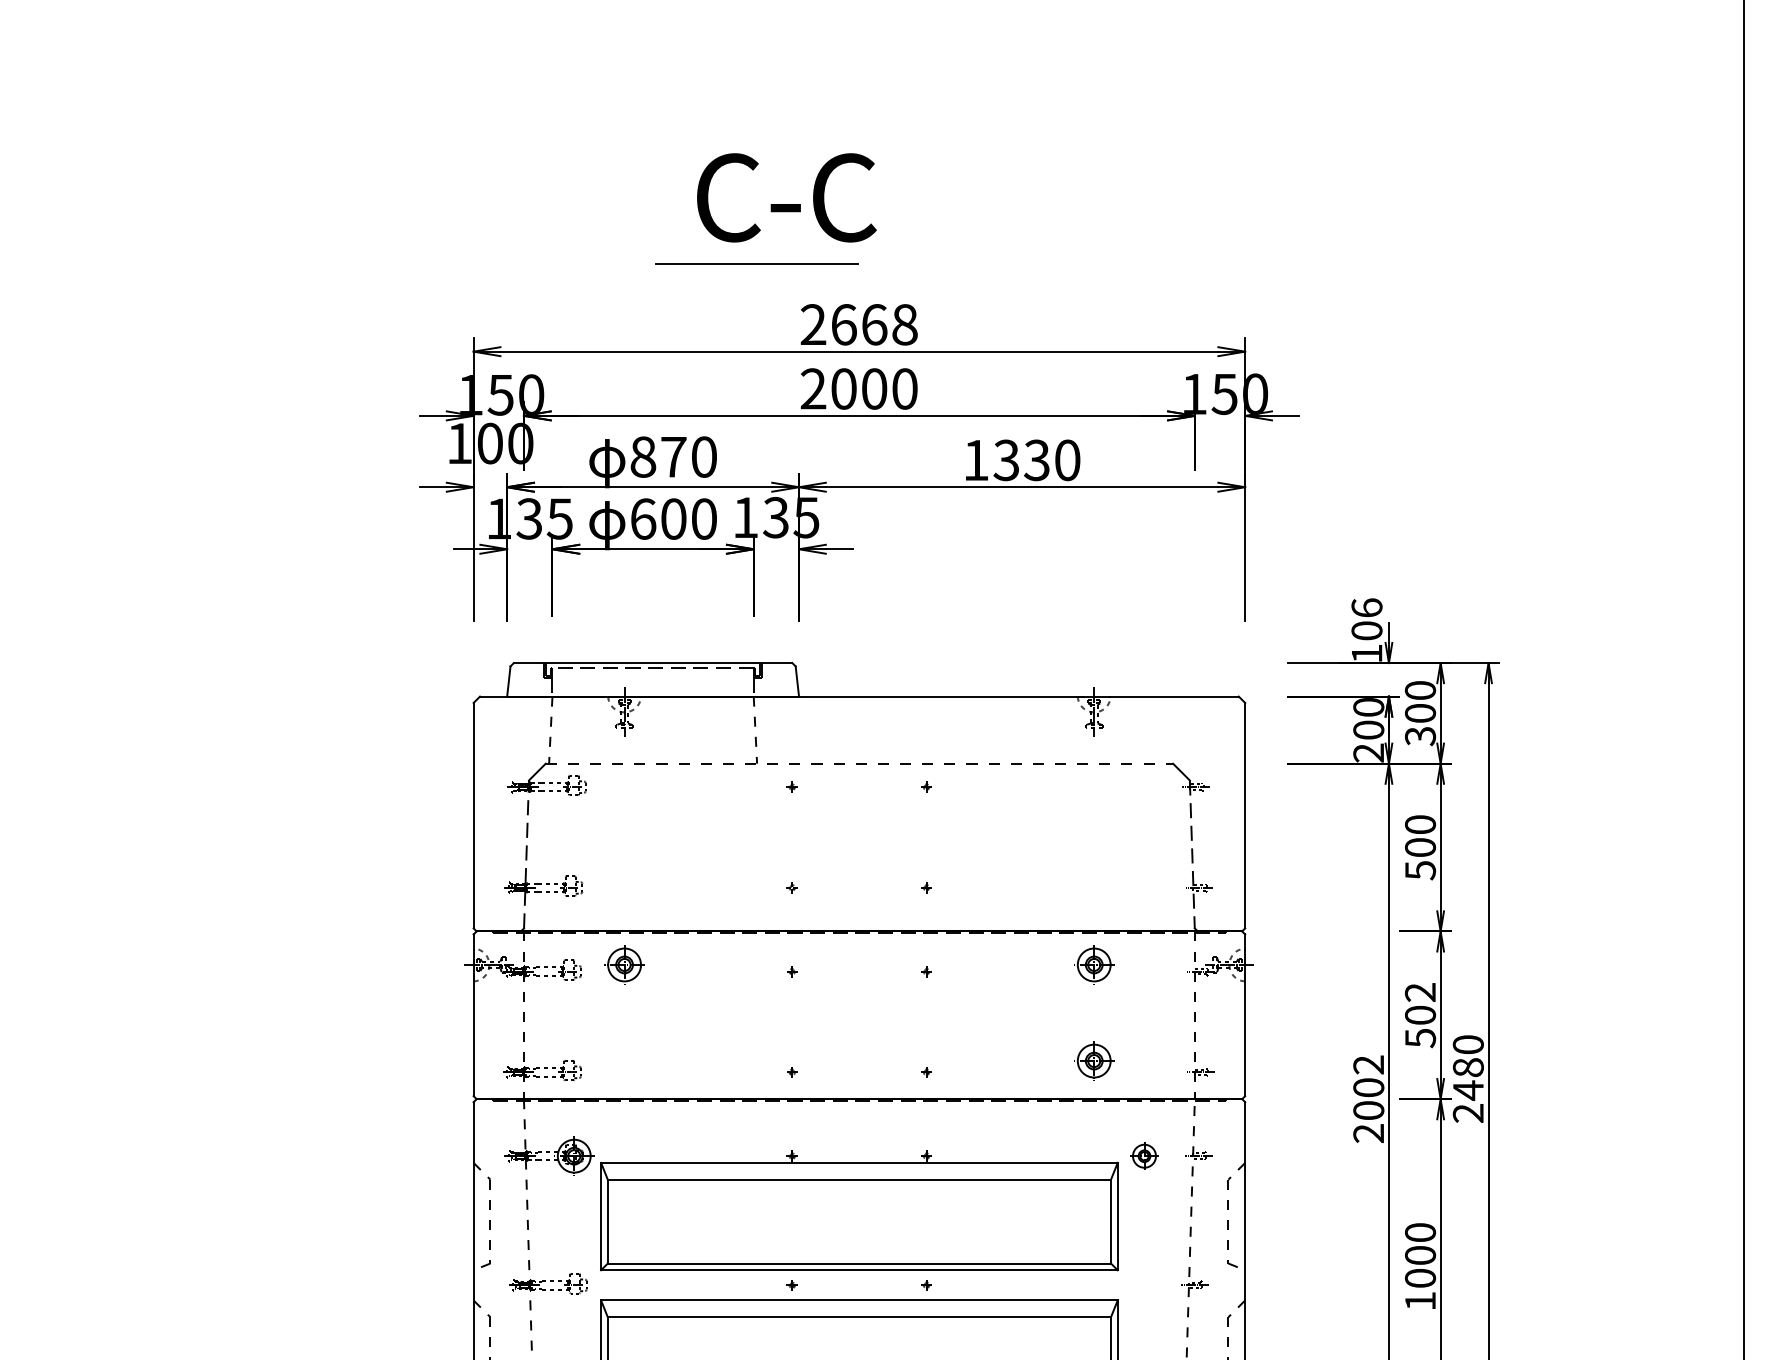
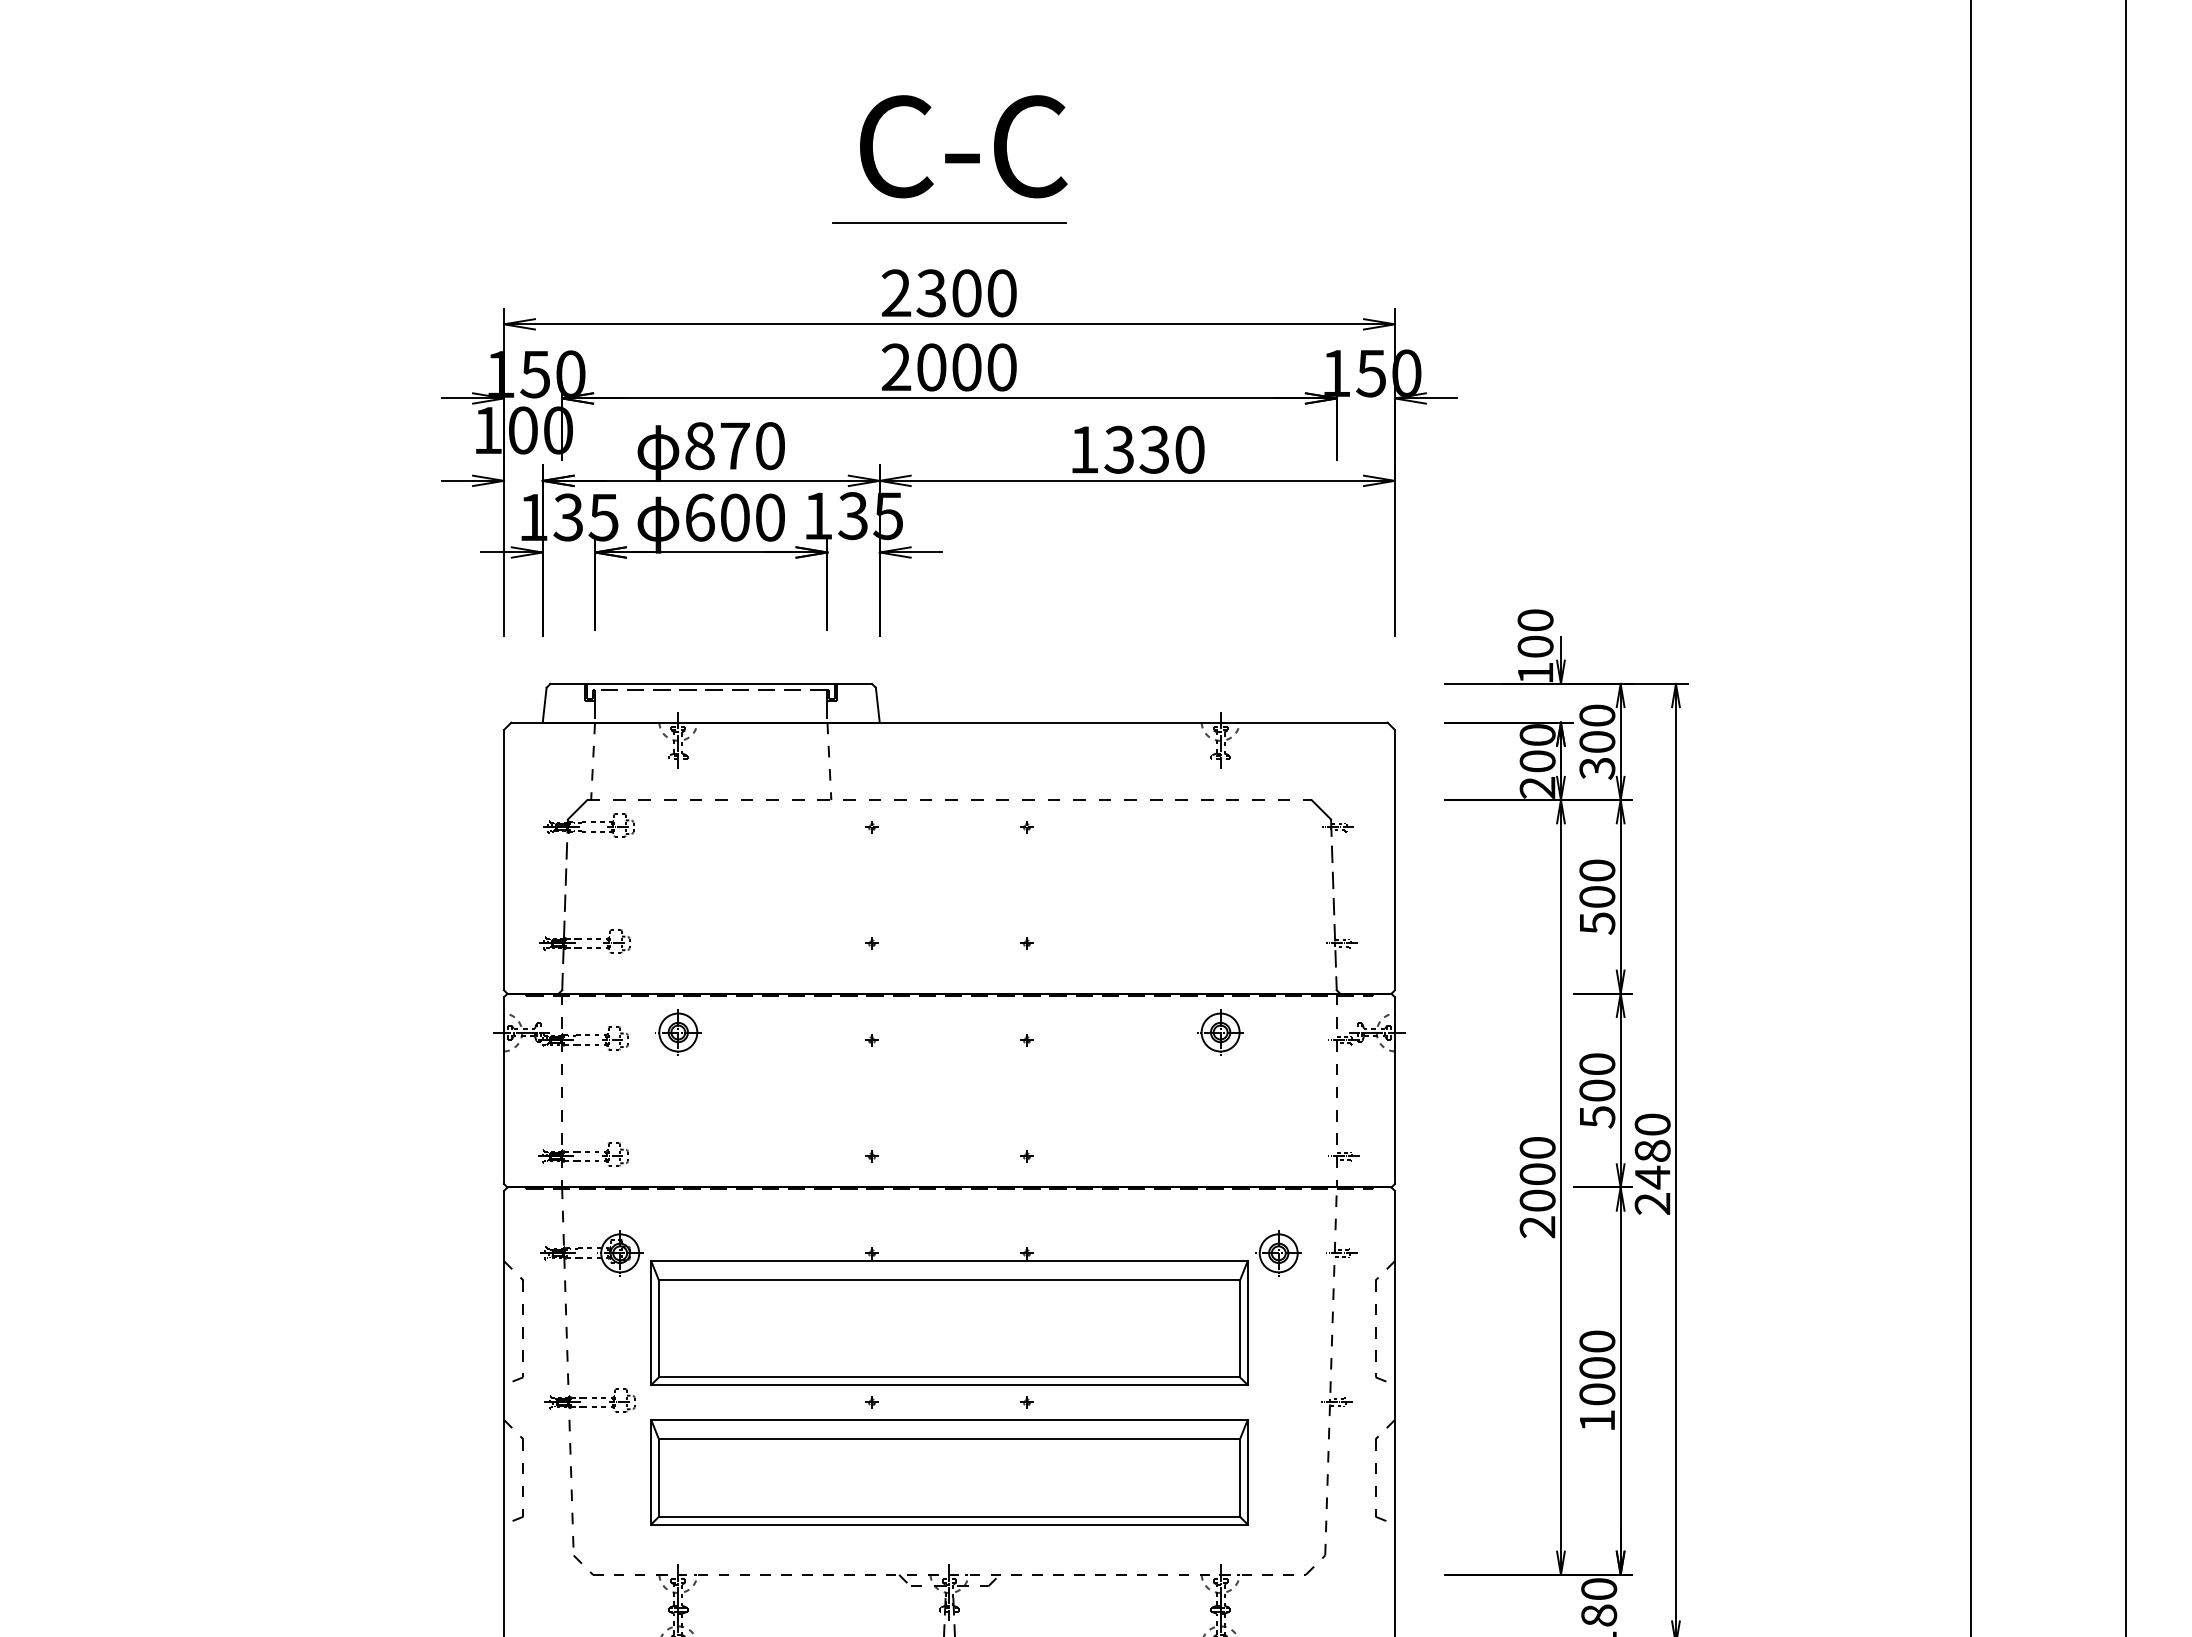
text: (786, 197) -> (963, 146), moved
line: (757, 263) -> (949, 222), moved
text: (874, 324) -> (966, 293), 2668 -> 2300
text: (1366, 608) -> (1535, 620), 106 -> 100
text: (1420, 992) -> (1597, 1064), 502 -> 500
part: (1094, 1061) -> (1220, 1143), removed
text: (1368, 1064) -> (1537, 1147), 2002 -> 2000
part: (1144, 1156) -> (1278, 1253), size x1.43

